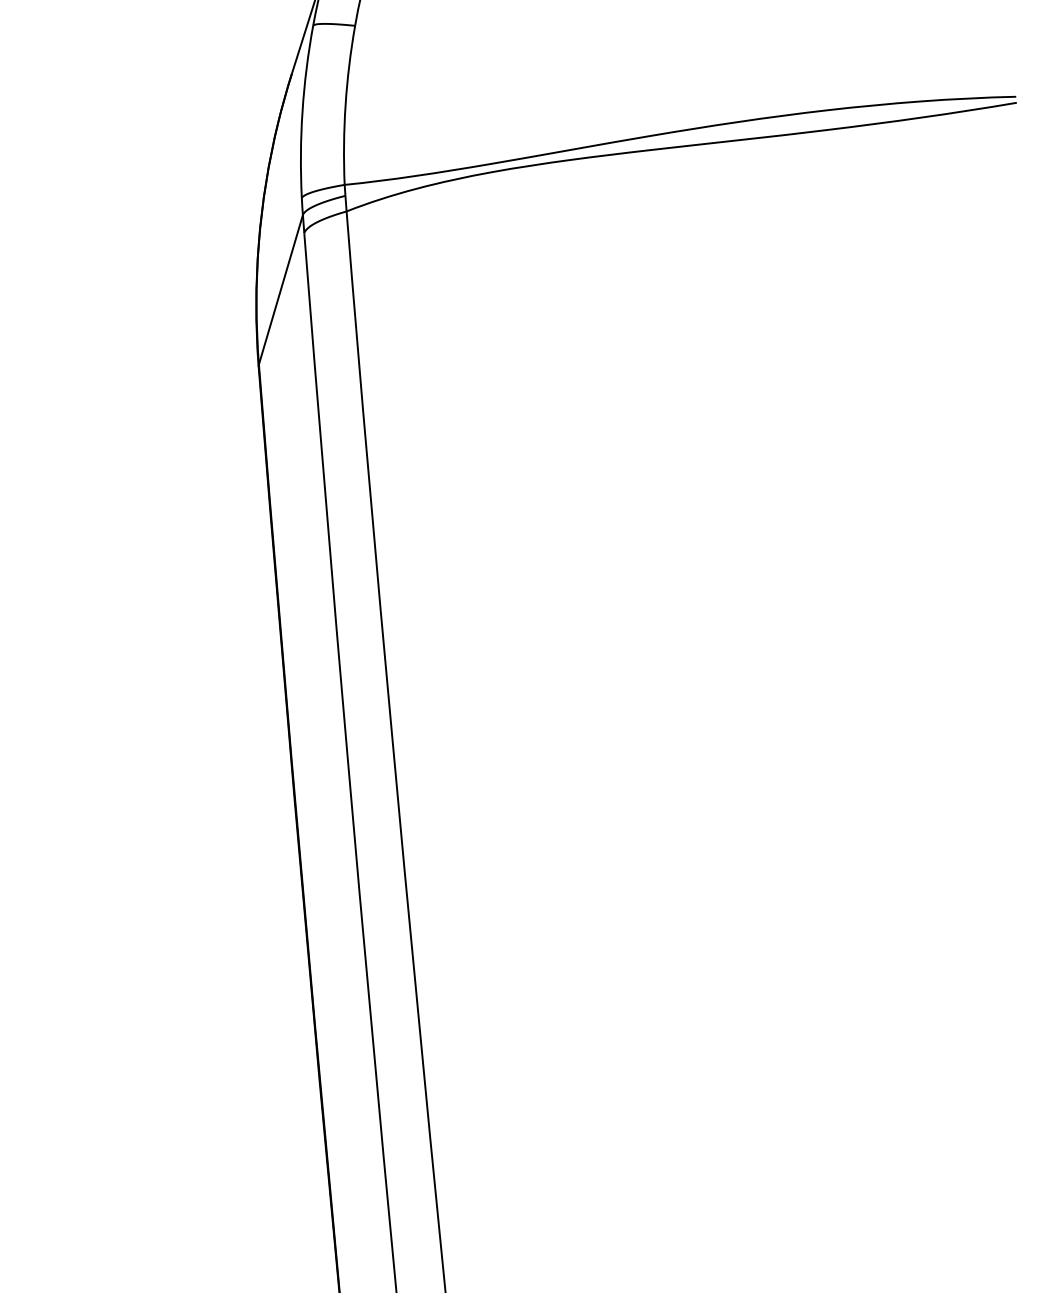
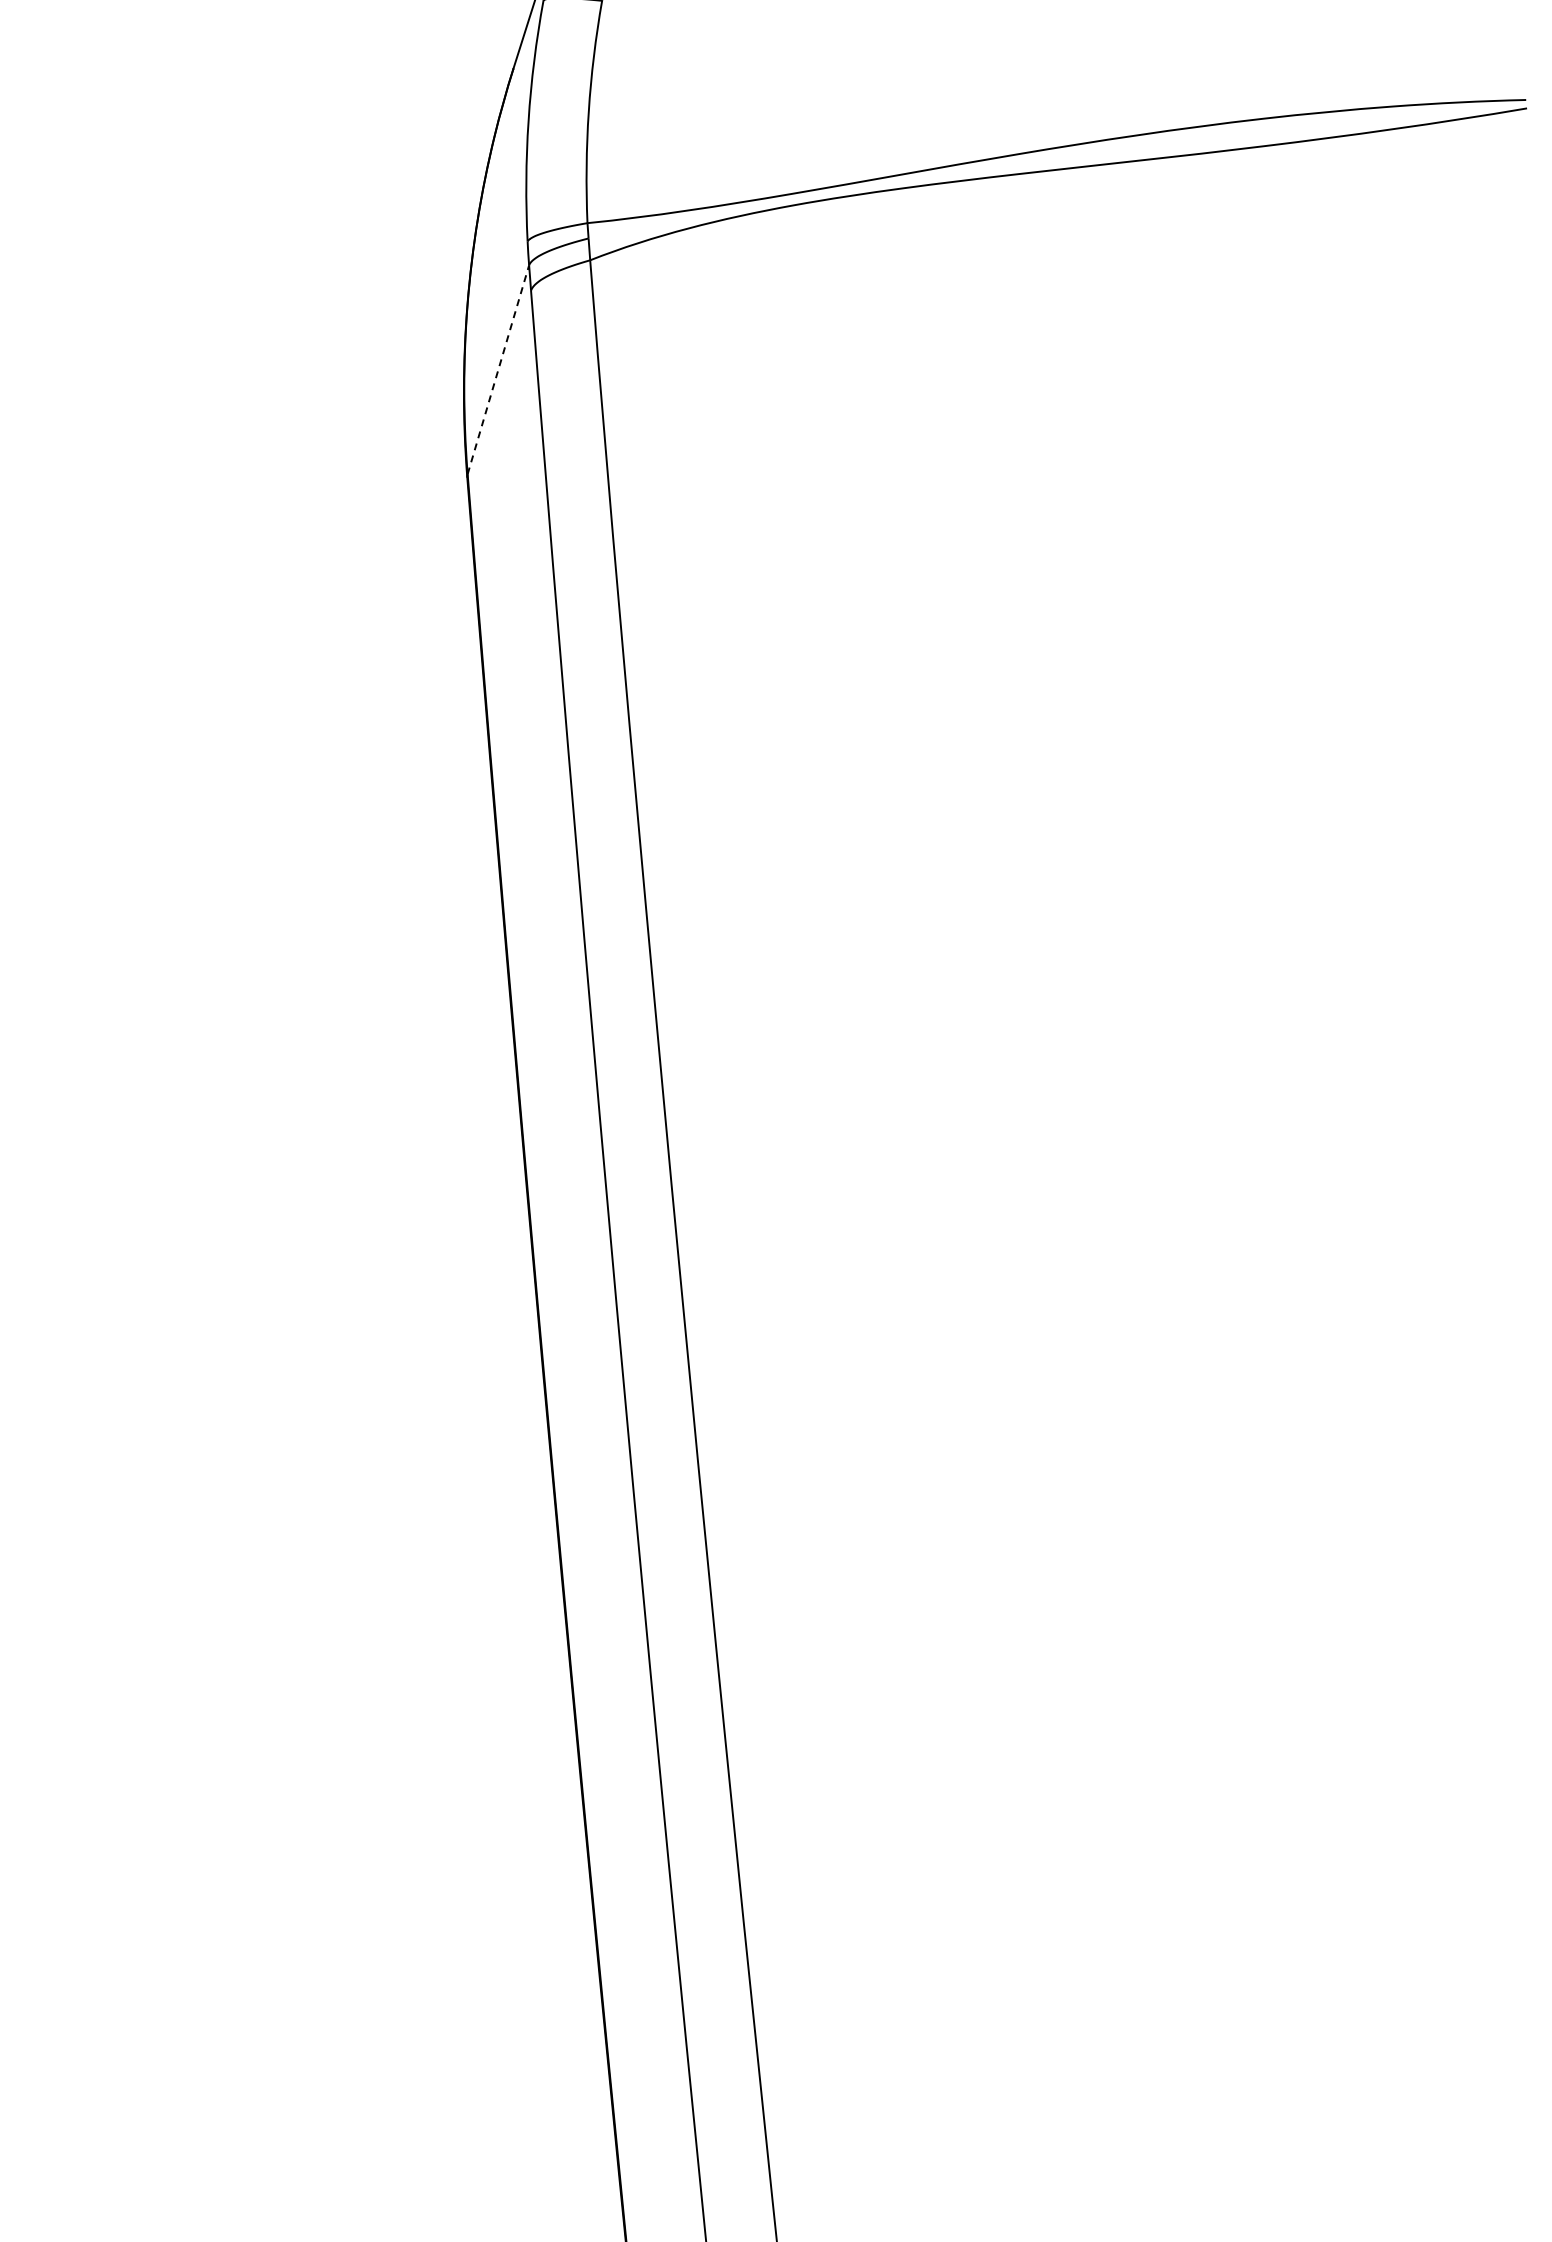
line: (281, 289) -> (498, 369), solid -> dashed

